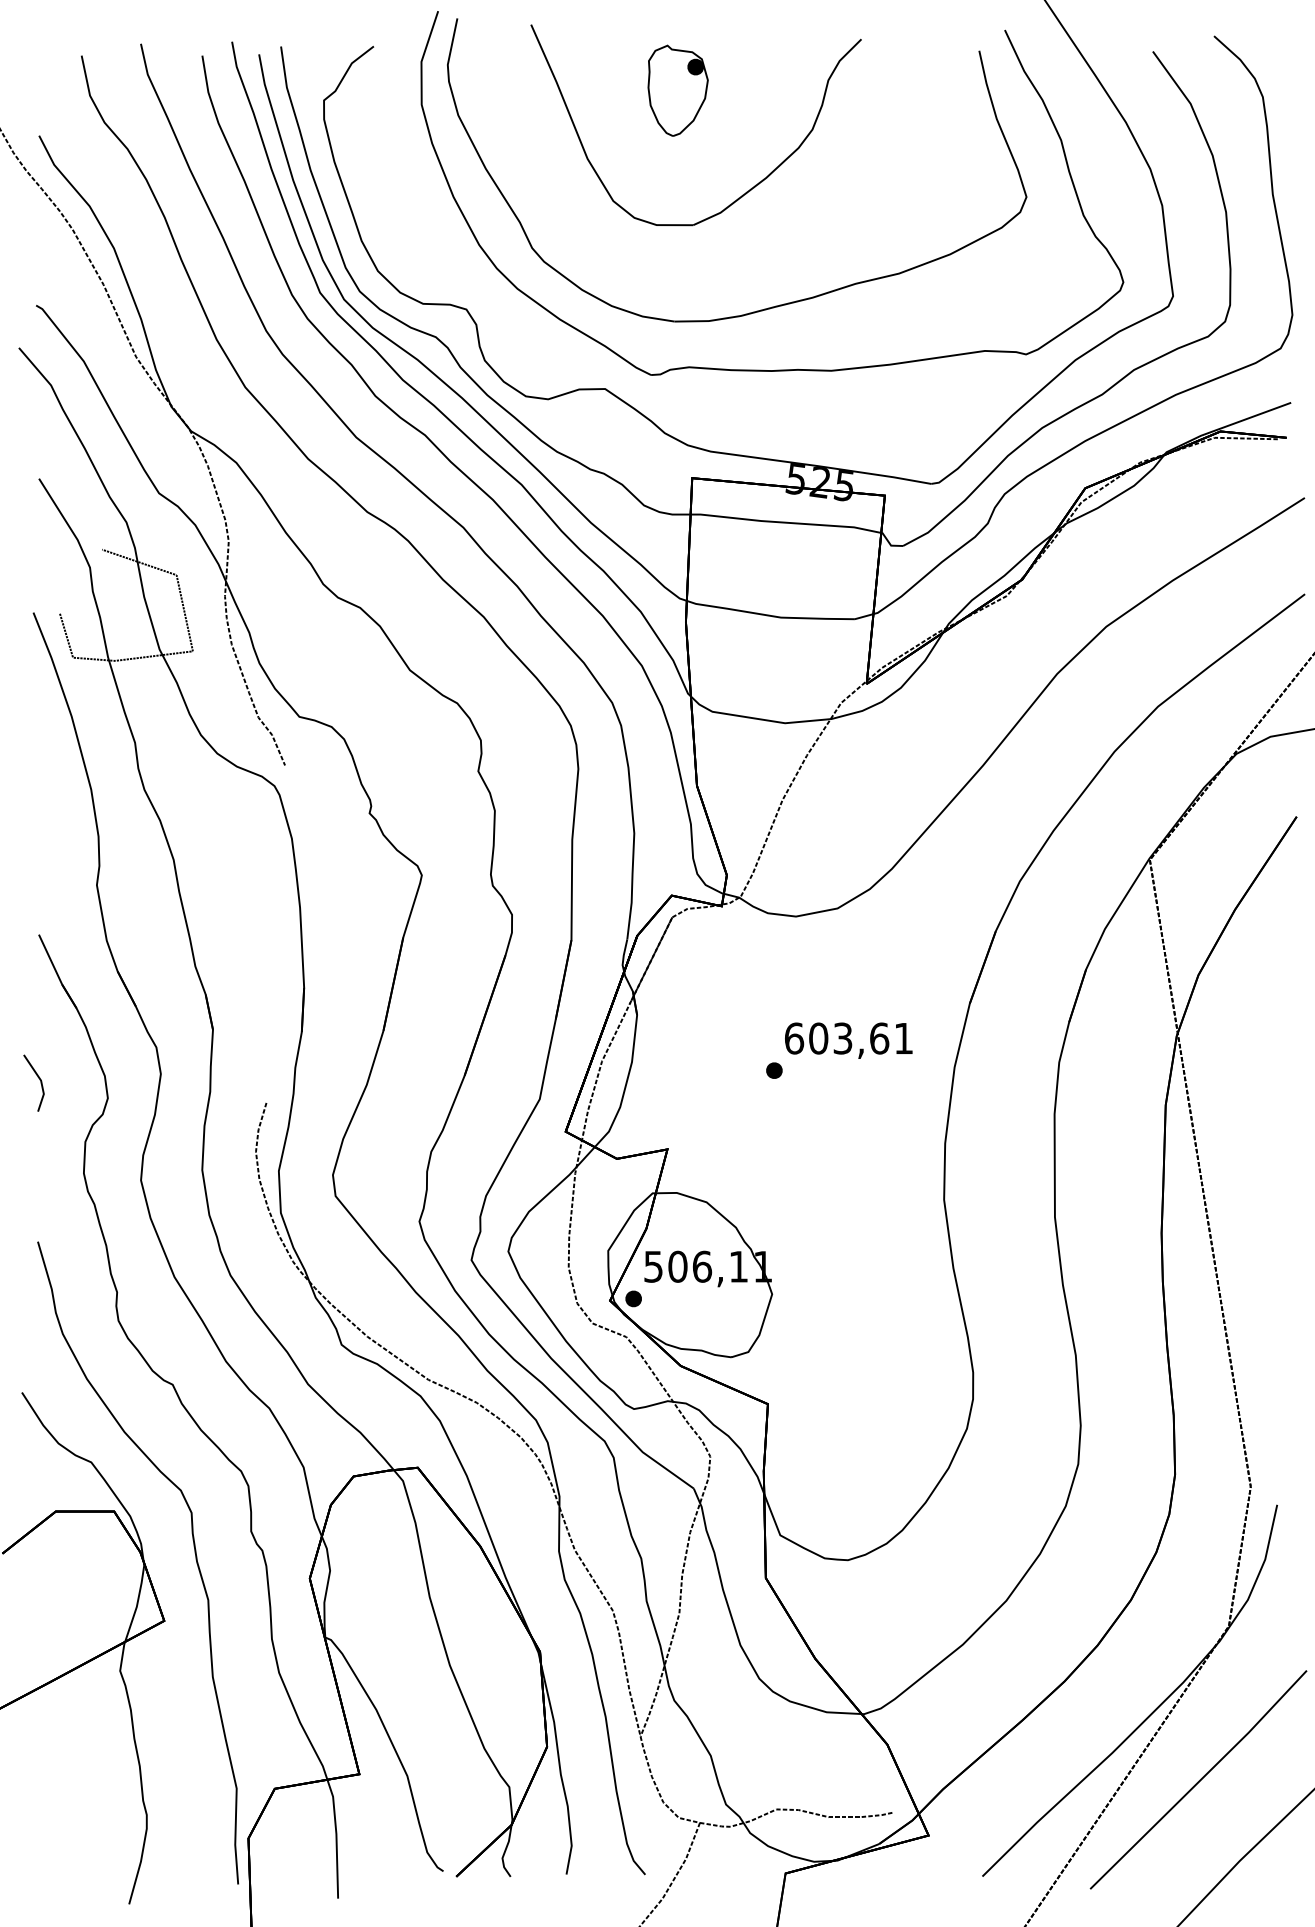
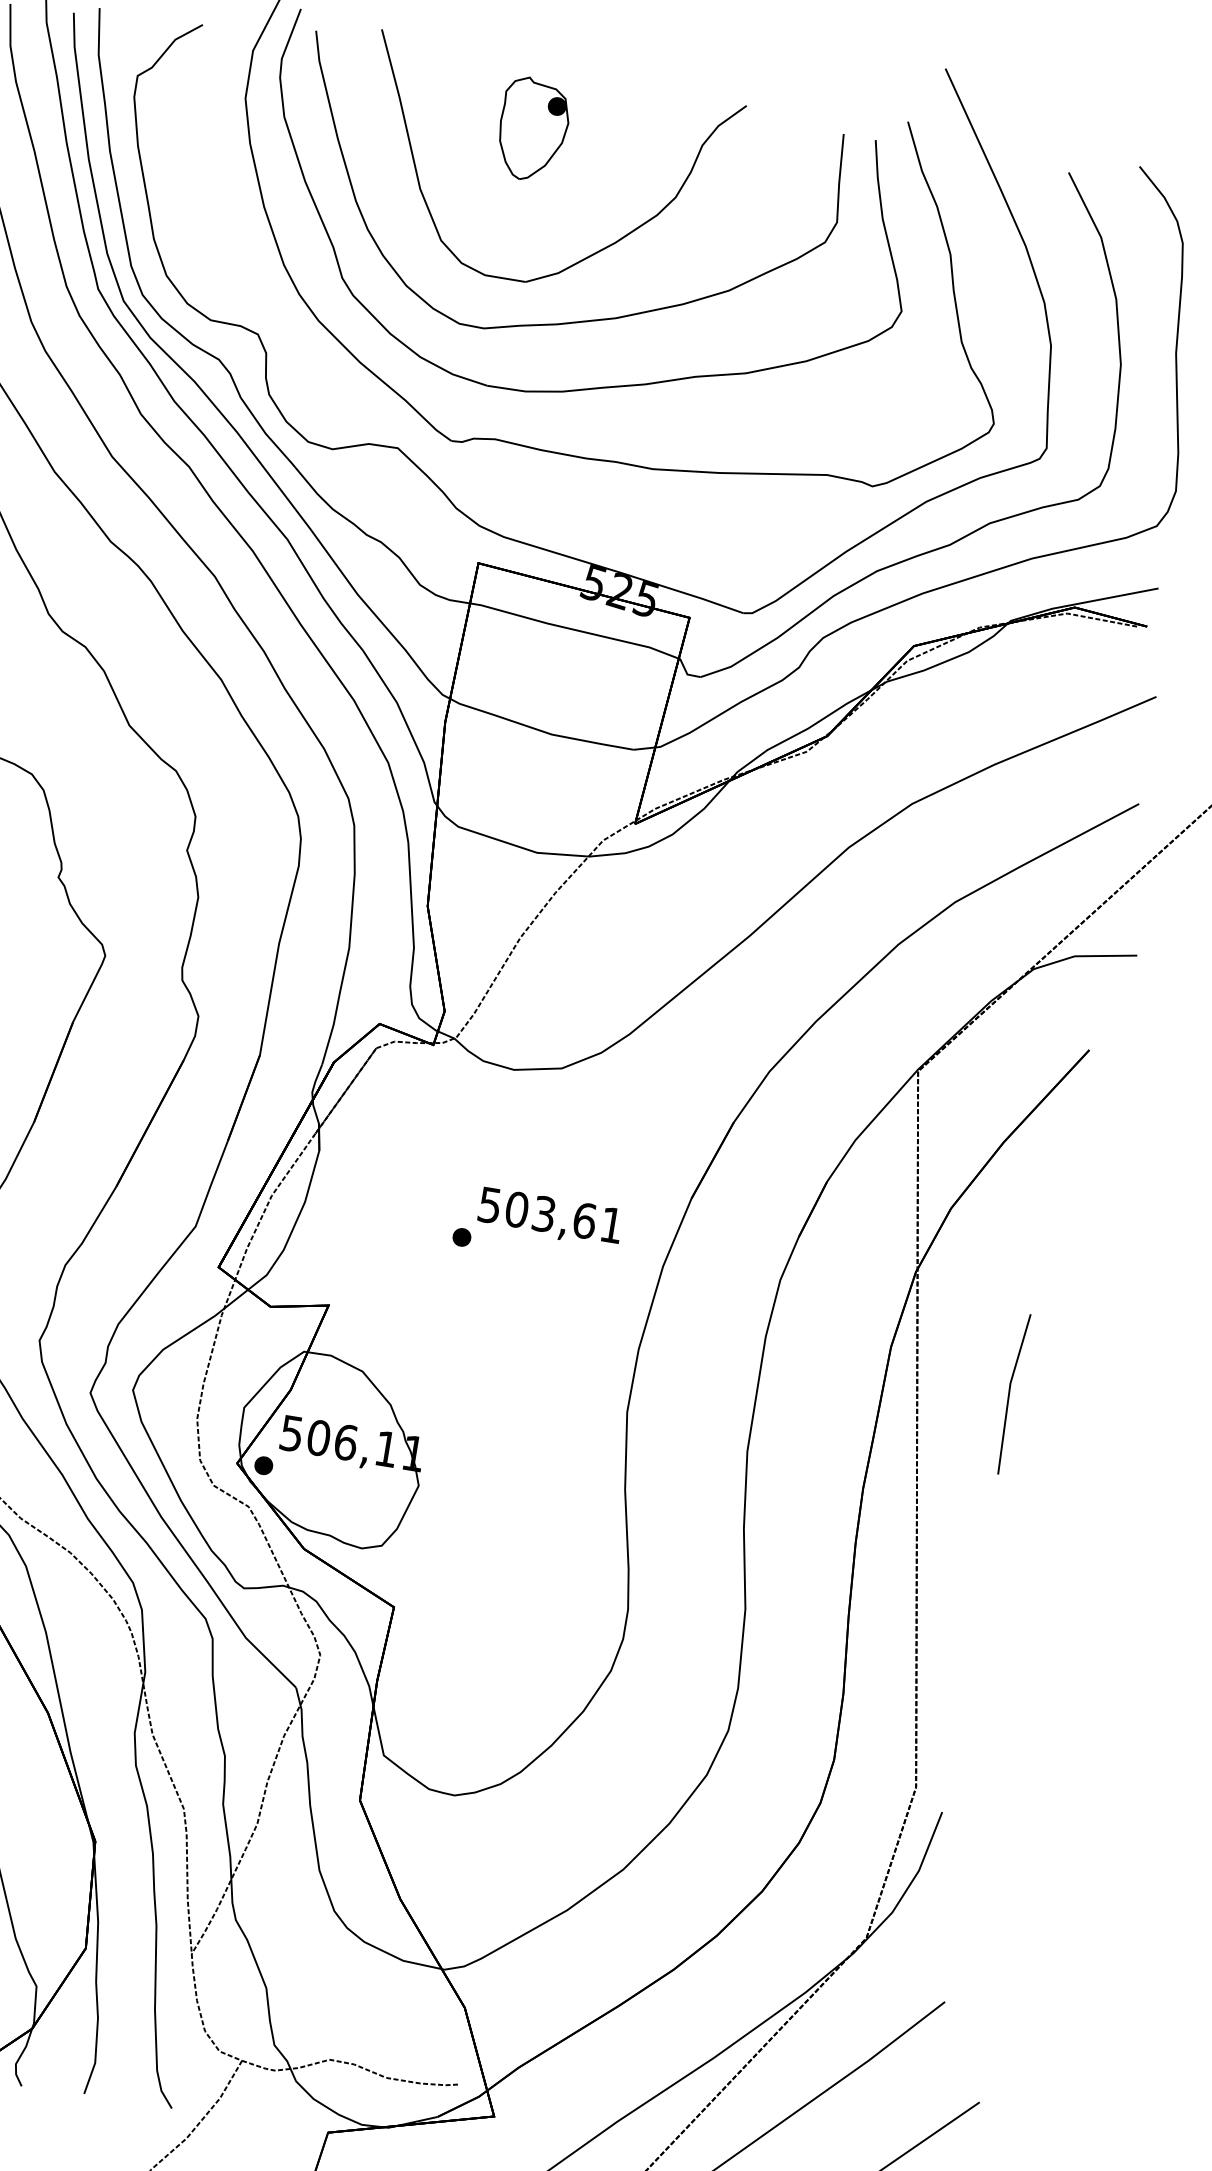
part: (741, 252) -> (574, 321), added
text: (794, 1038) -> (490, 1205), 603,61 -> 503,61
line: (1276, 1128) -> (1010, 1393), added

